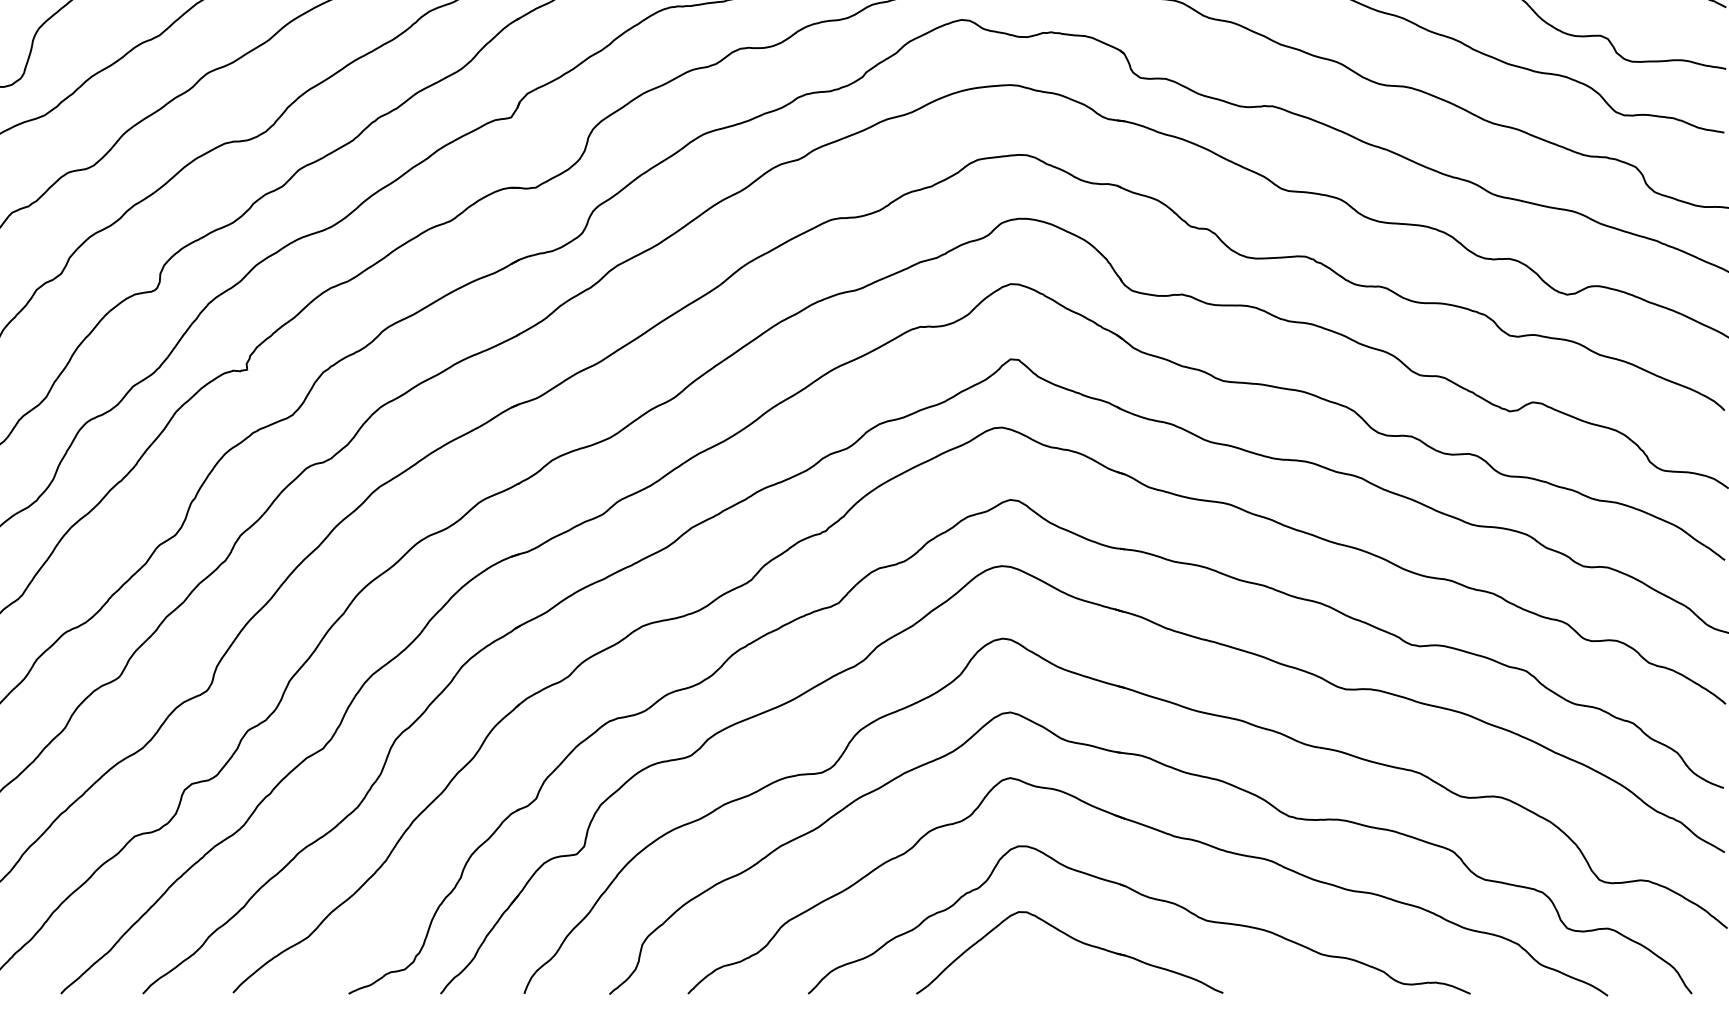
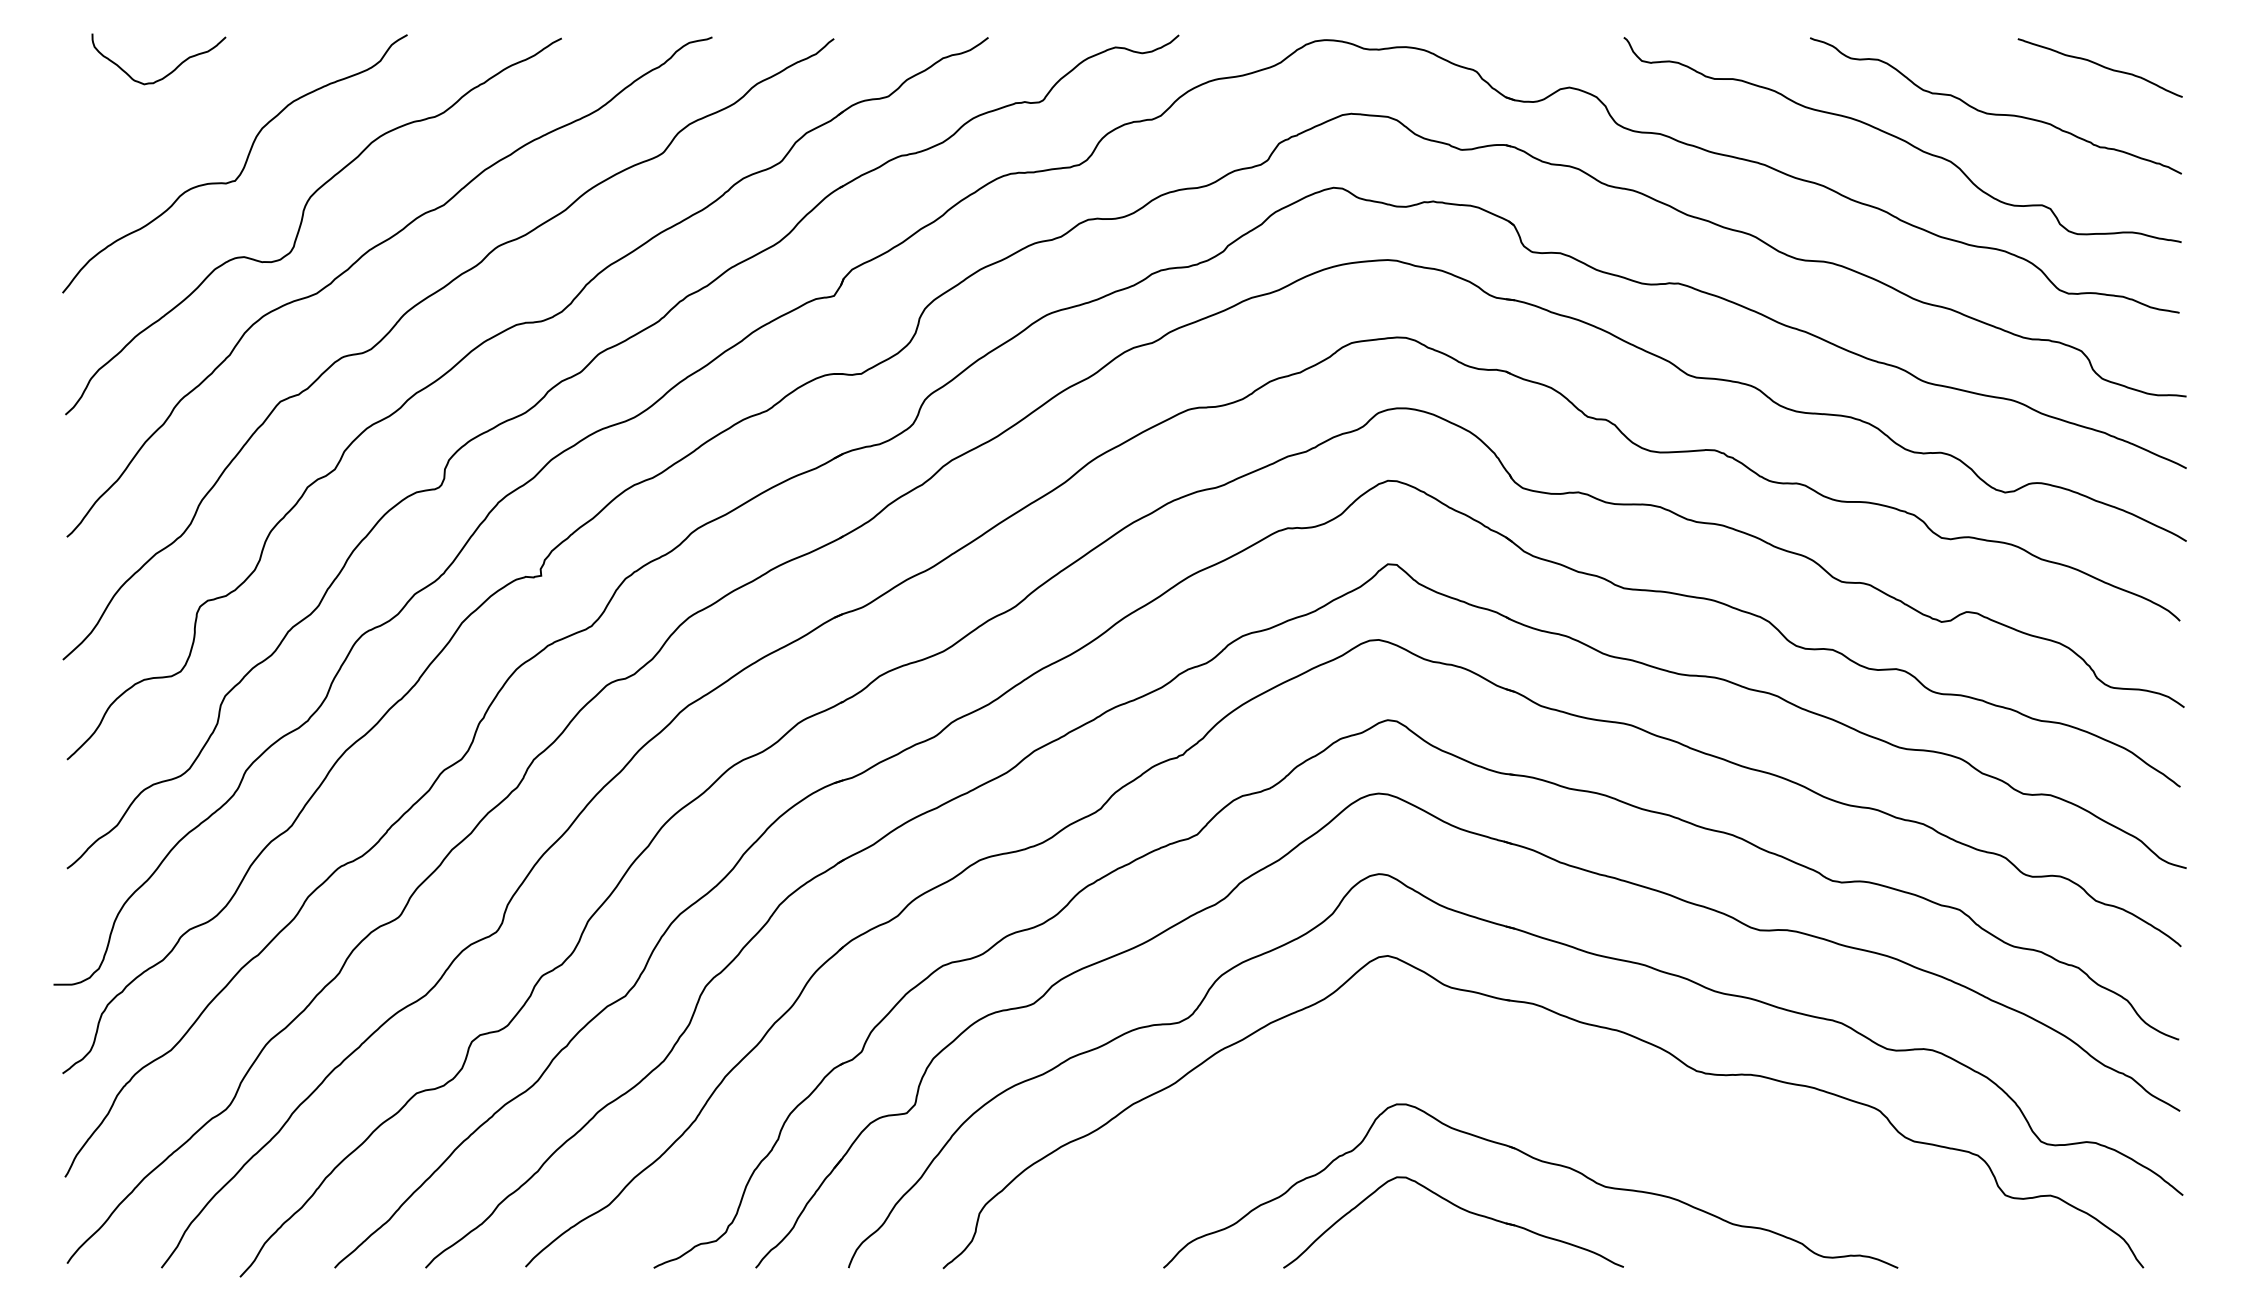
part: (1164, 833) -> (1558, 1090), removed

